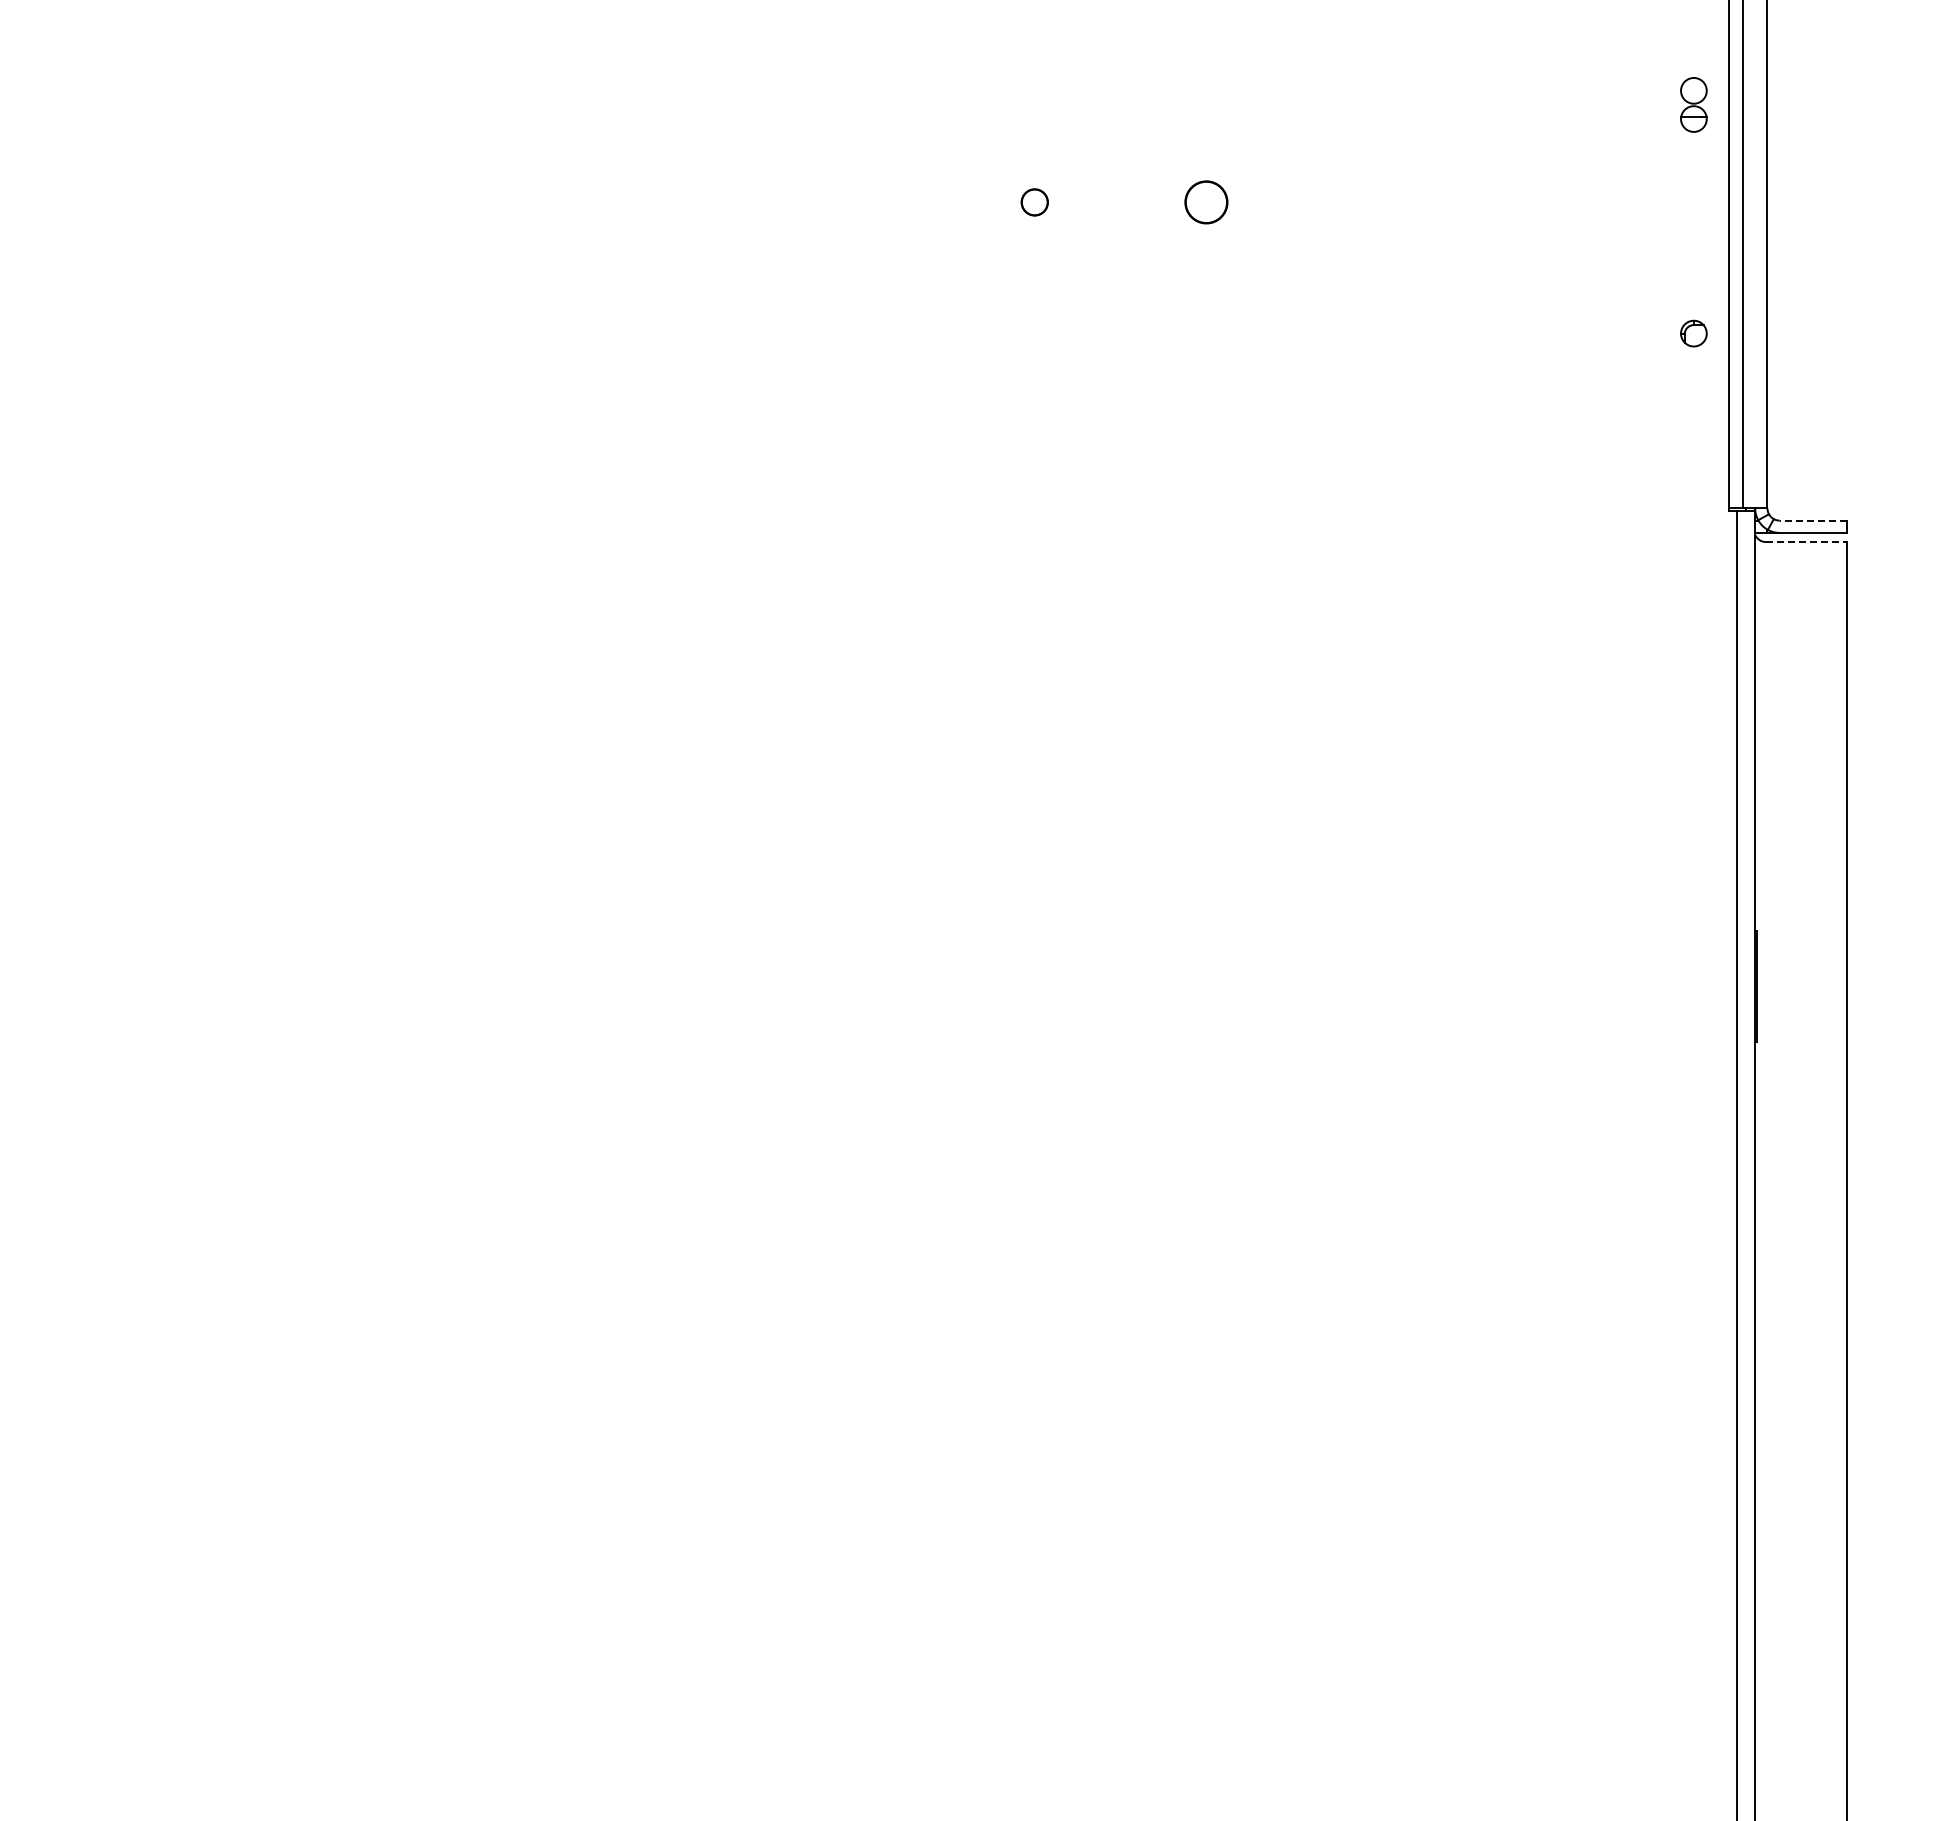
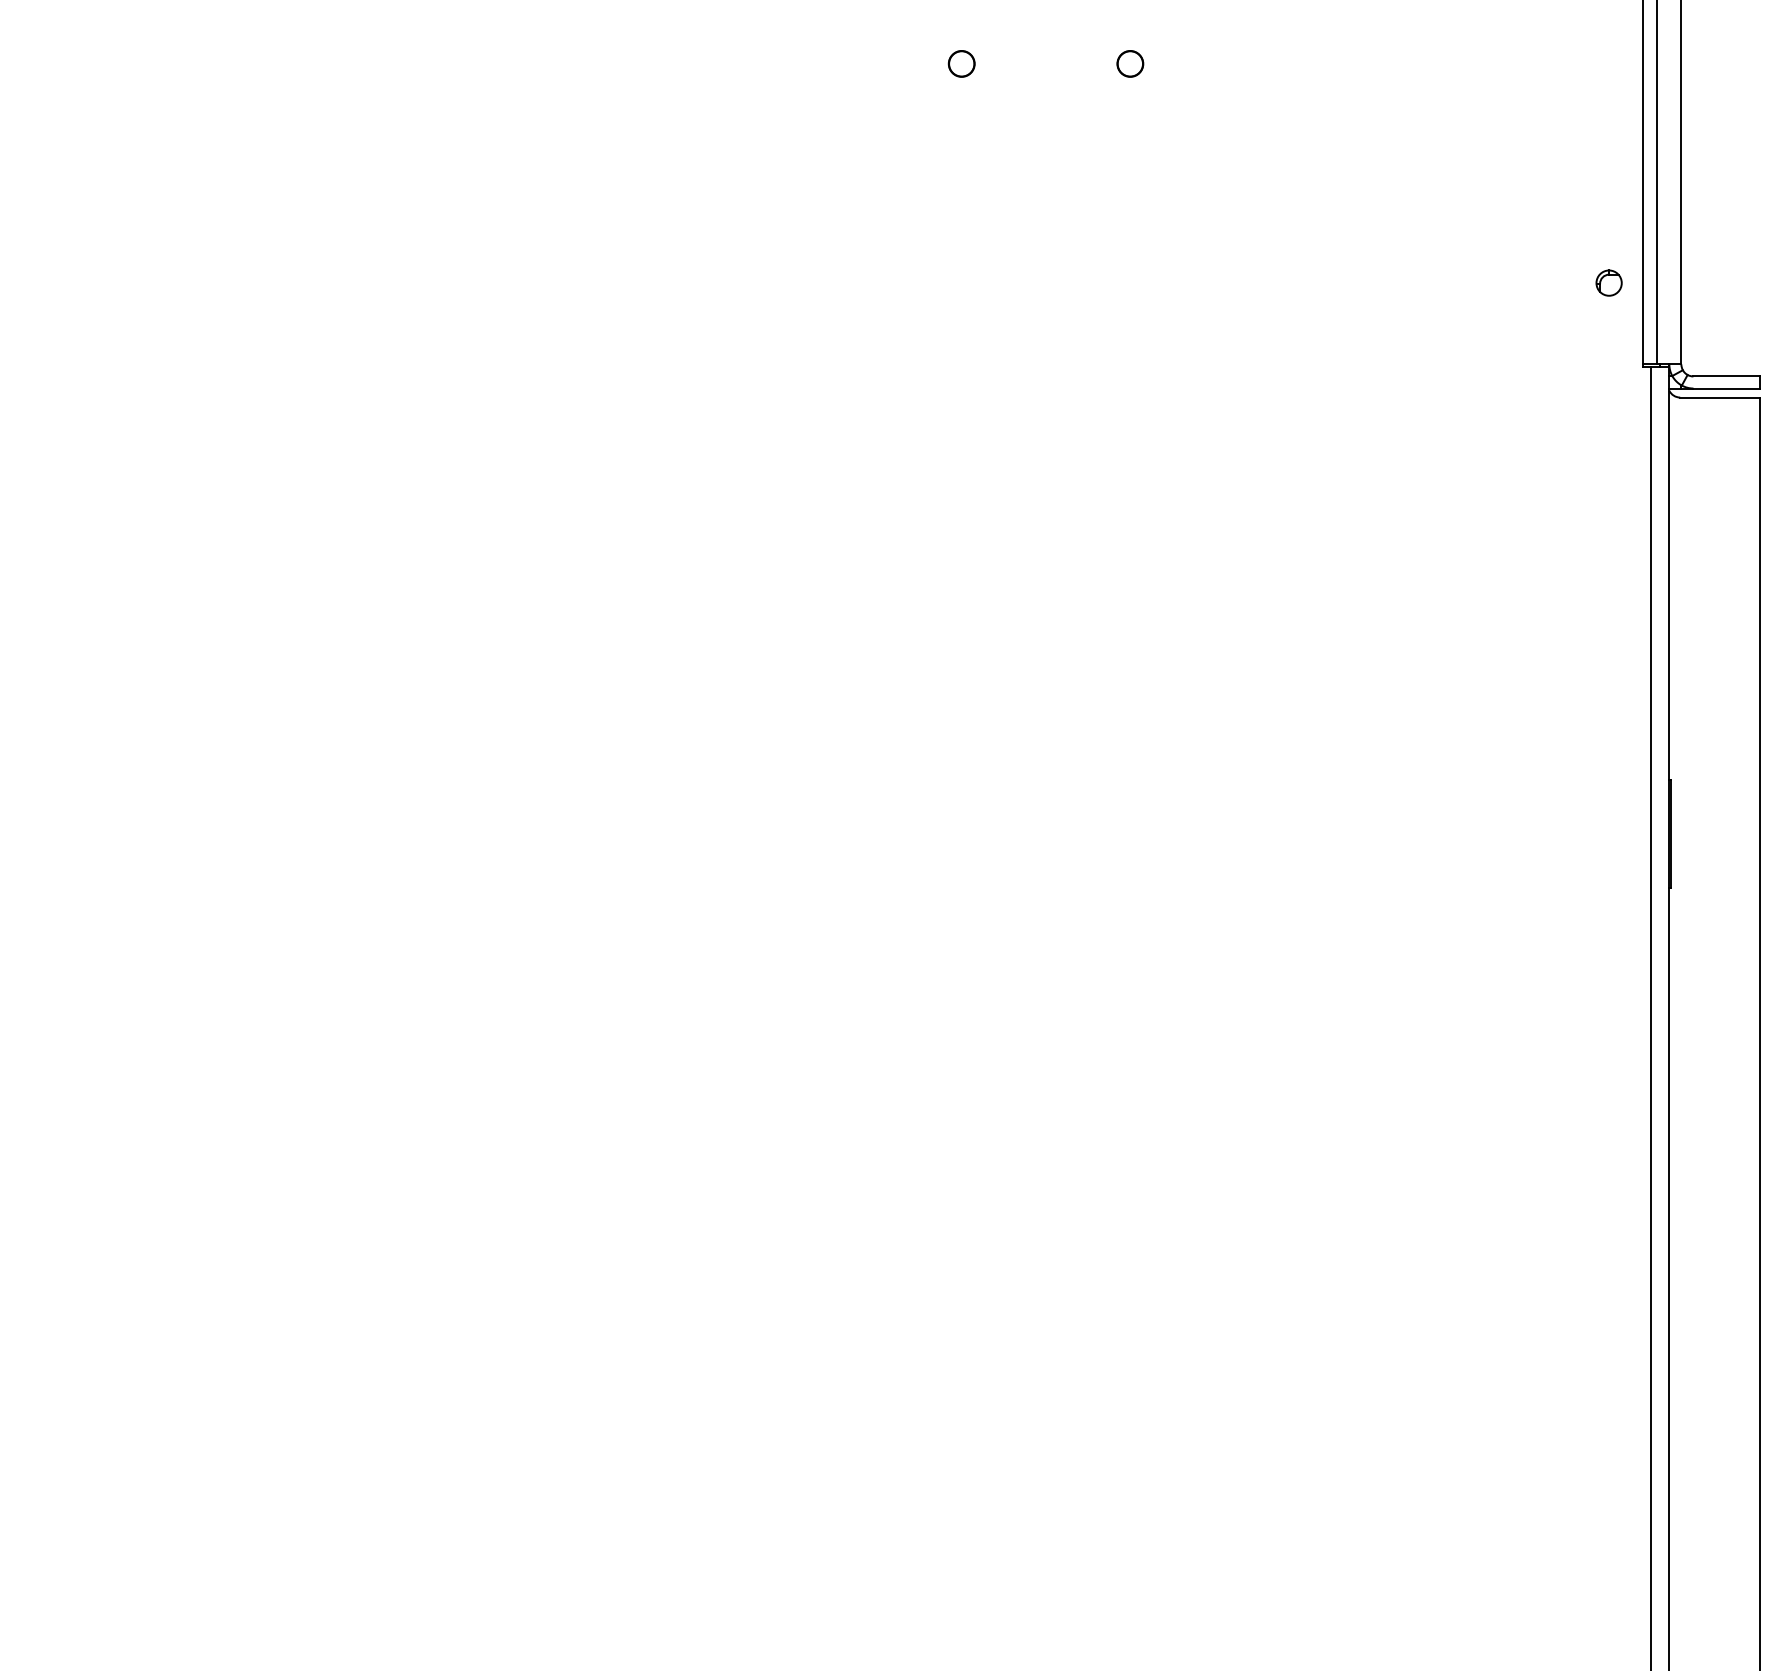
circle: (1206, 202) -> (1130, 63), size x0.62
part: (1693, 333) -> (1608, 283), moved
line: (1813, 520) -> (1726, 376), dashed -> solid
line: (1807, 542) -> (1720, 397), dashed -> solid

